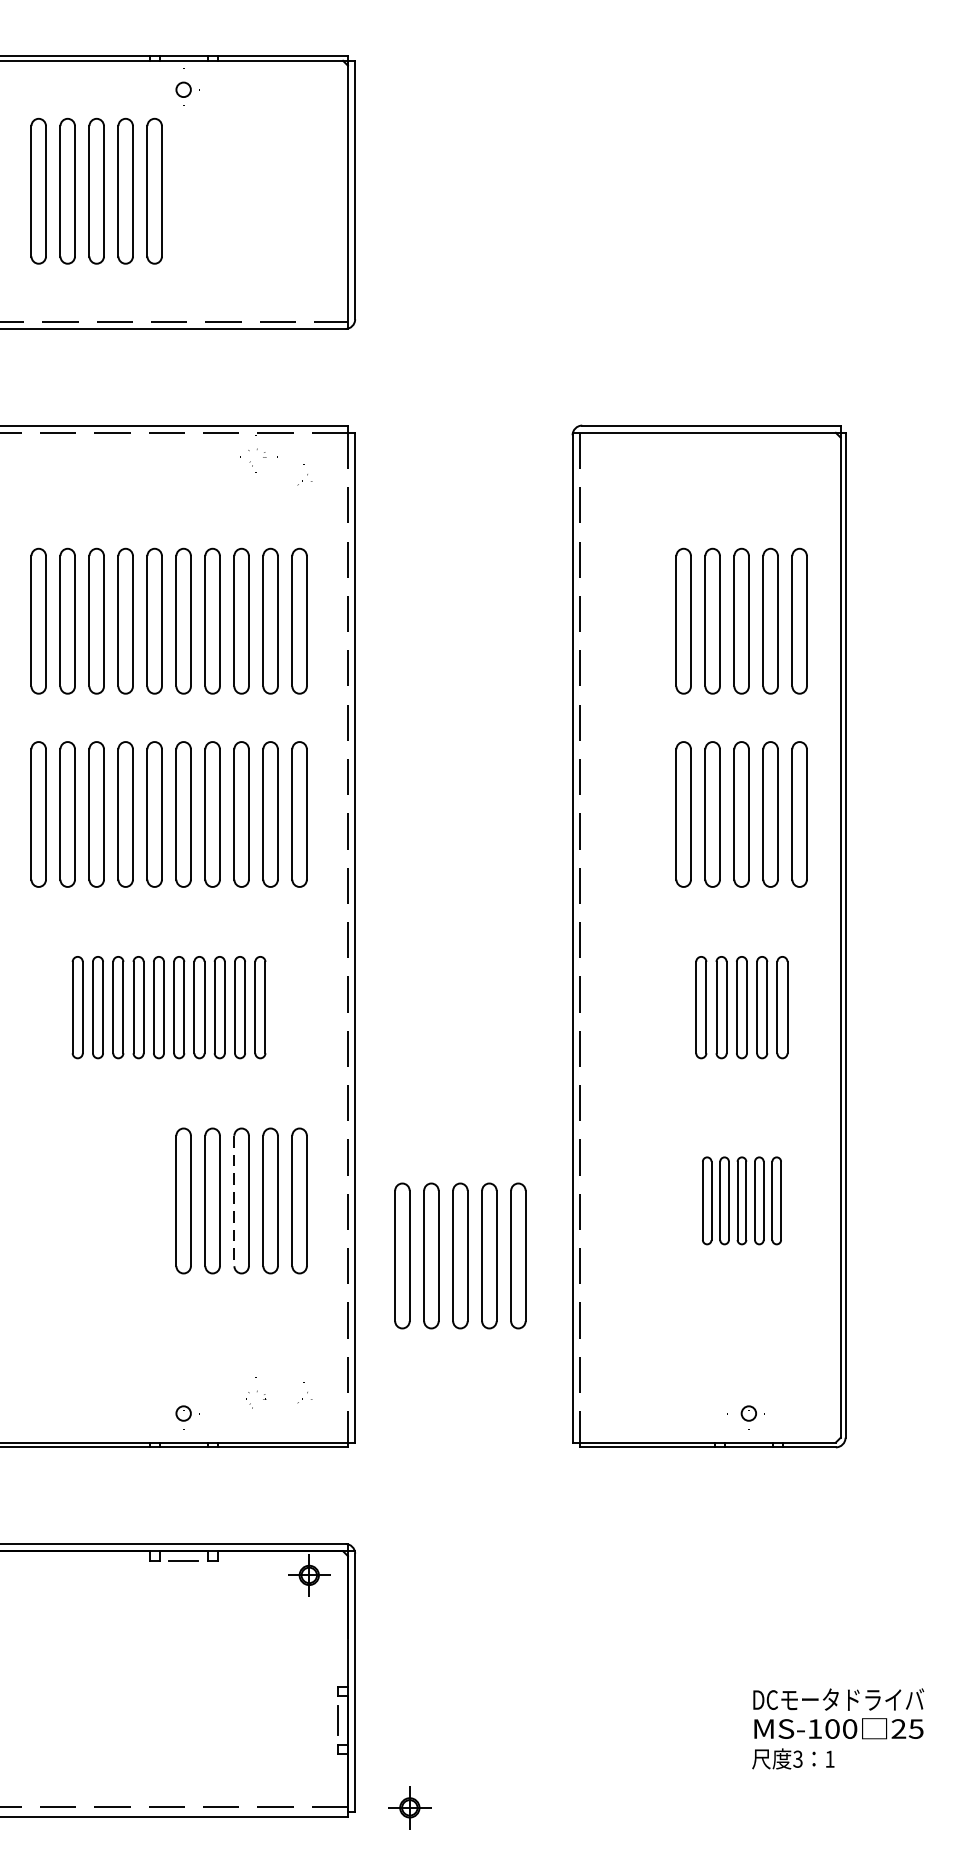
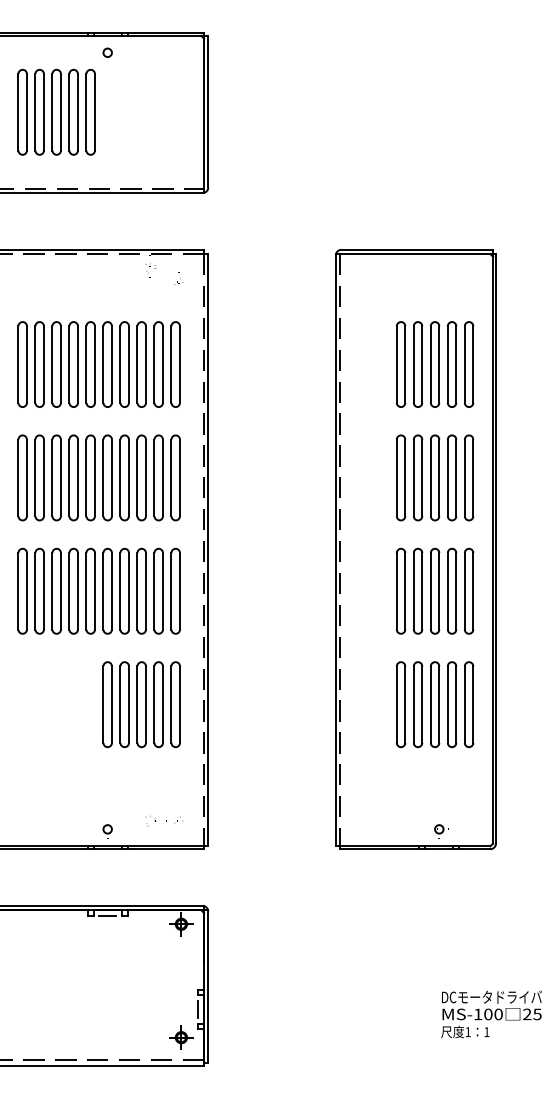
part: (167, 1006) -> (98, 590), size x1.43
part: (742, 1006) -> (435, 590), size x1.43
part: (742, 1200) -> (435, 704), size x1.67
line: (234, 1202) -> (137, 705), dashed -> solid
part: (461, 1255) -> (270, 736), removed
text: (796, 1759) -> (467, 1032), 3 -> 1
part: (410, 1807) -> (181, 1037), moved

